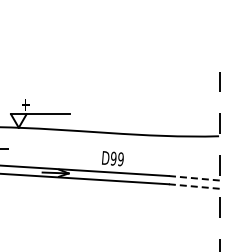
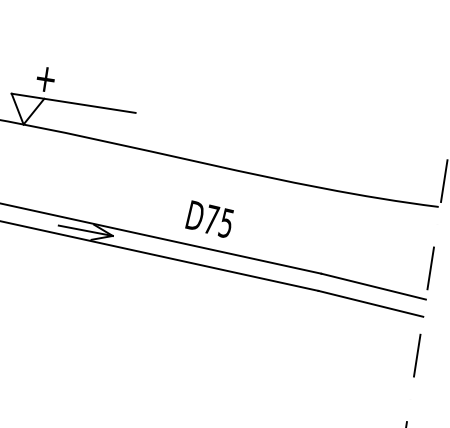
text: (116, 158) -> (217, 220), D99 -> D75
line: (194, 178) -> (373, 287), dashed -> solid
line: (194, 186) -> (371, 303), dashed -> solid

